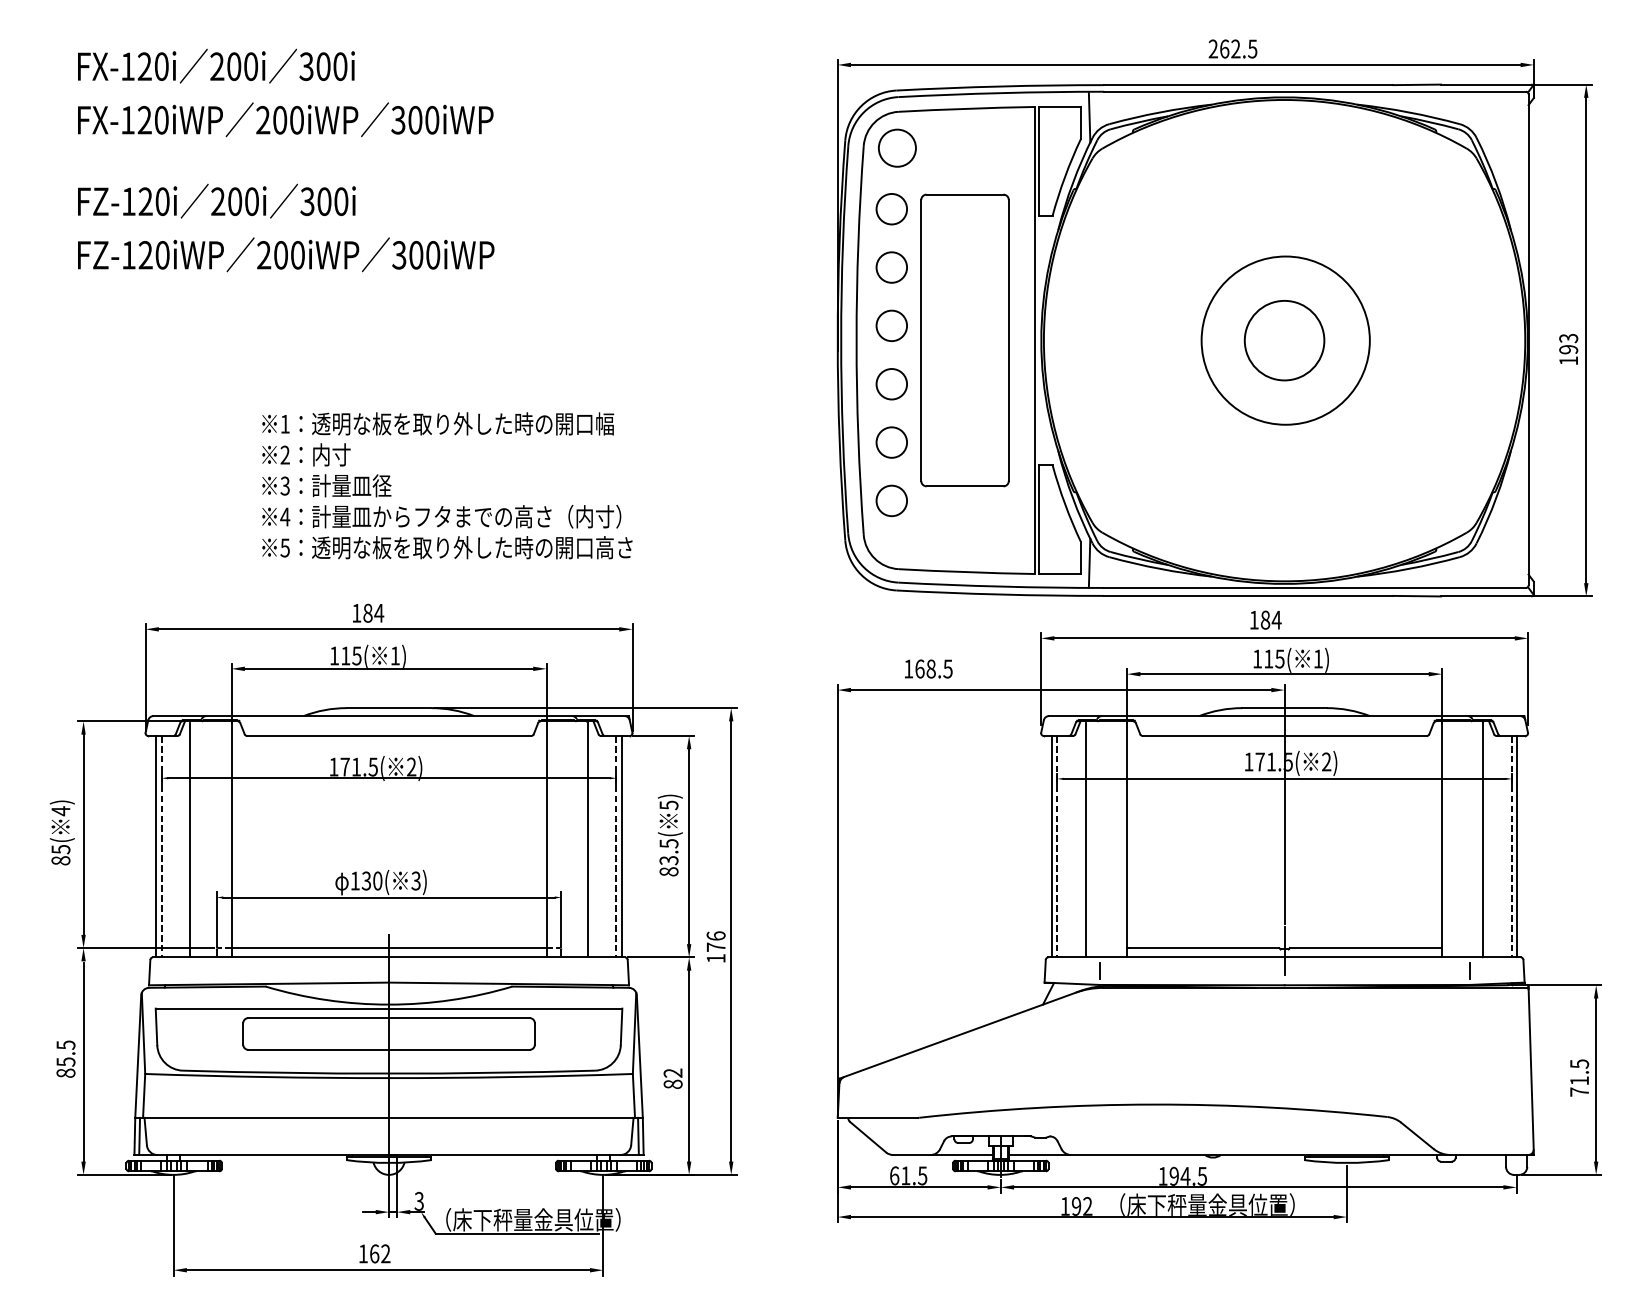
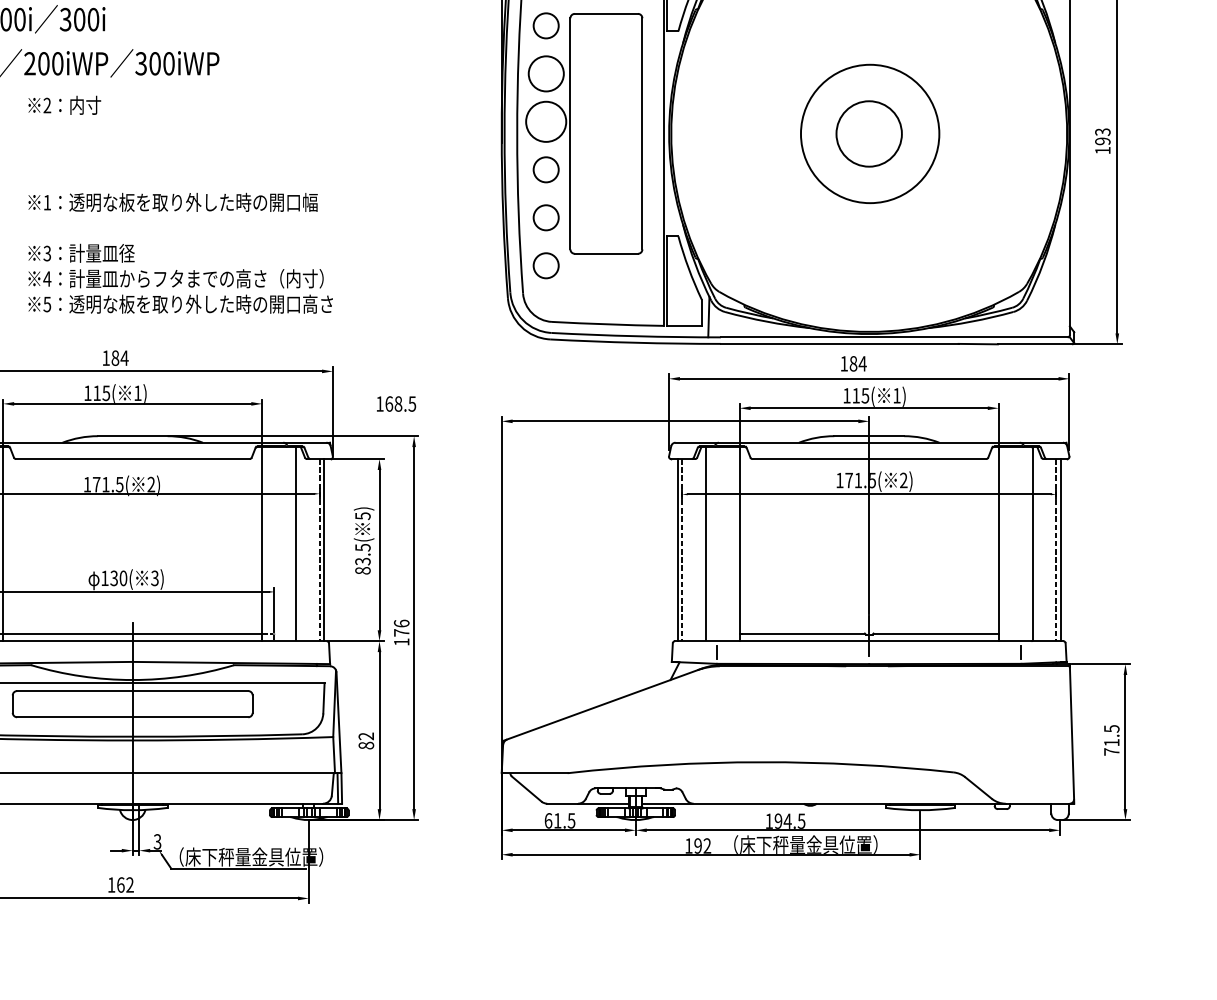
circle: (891, 267) -> (545, 73), size x1.4
circle: (891, 325) -> (545, 121), size x1.6
text: (306, 454) -> (64, 105), moved
text: (928, 668) -> (396, 403), moved

